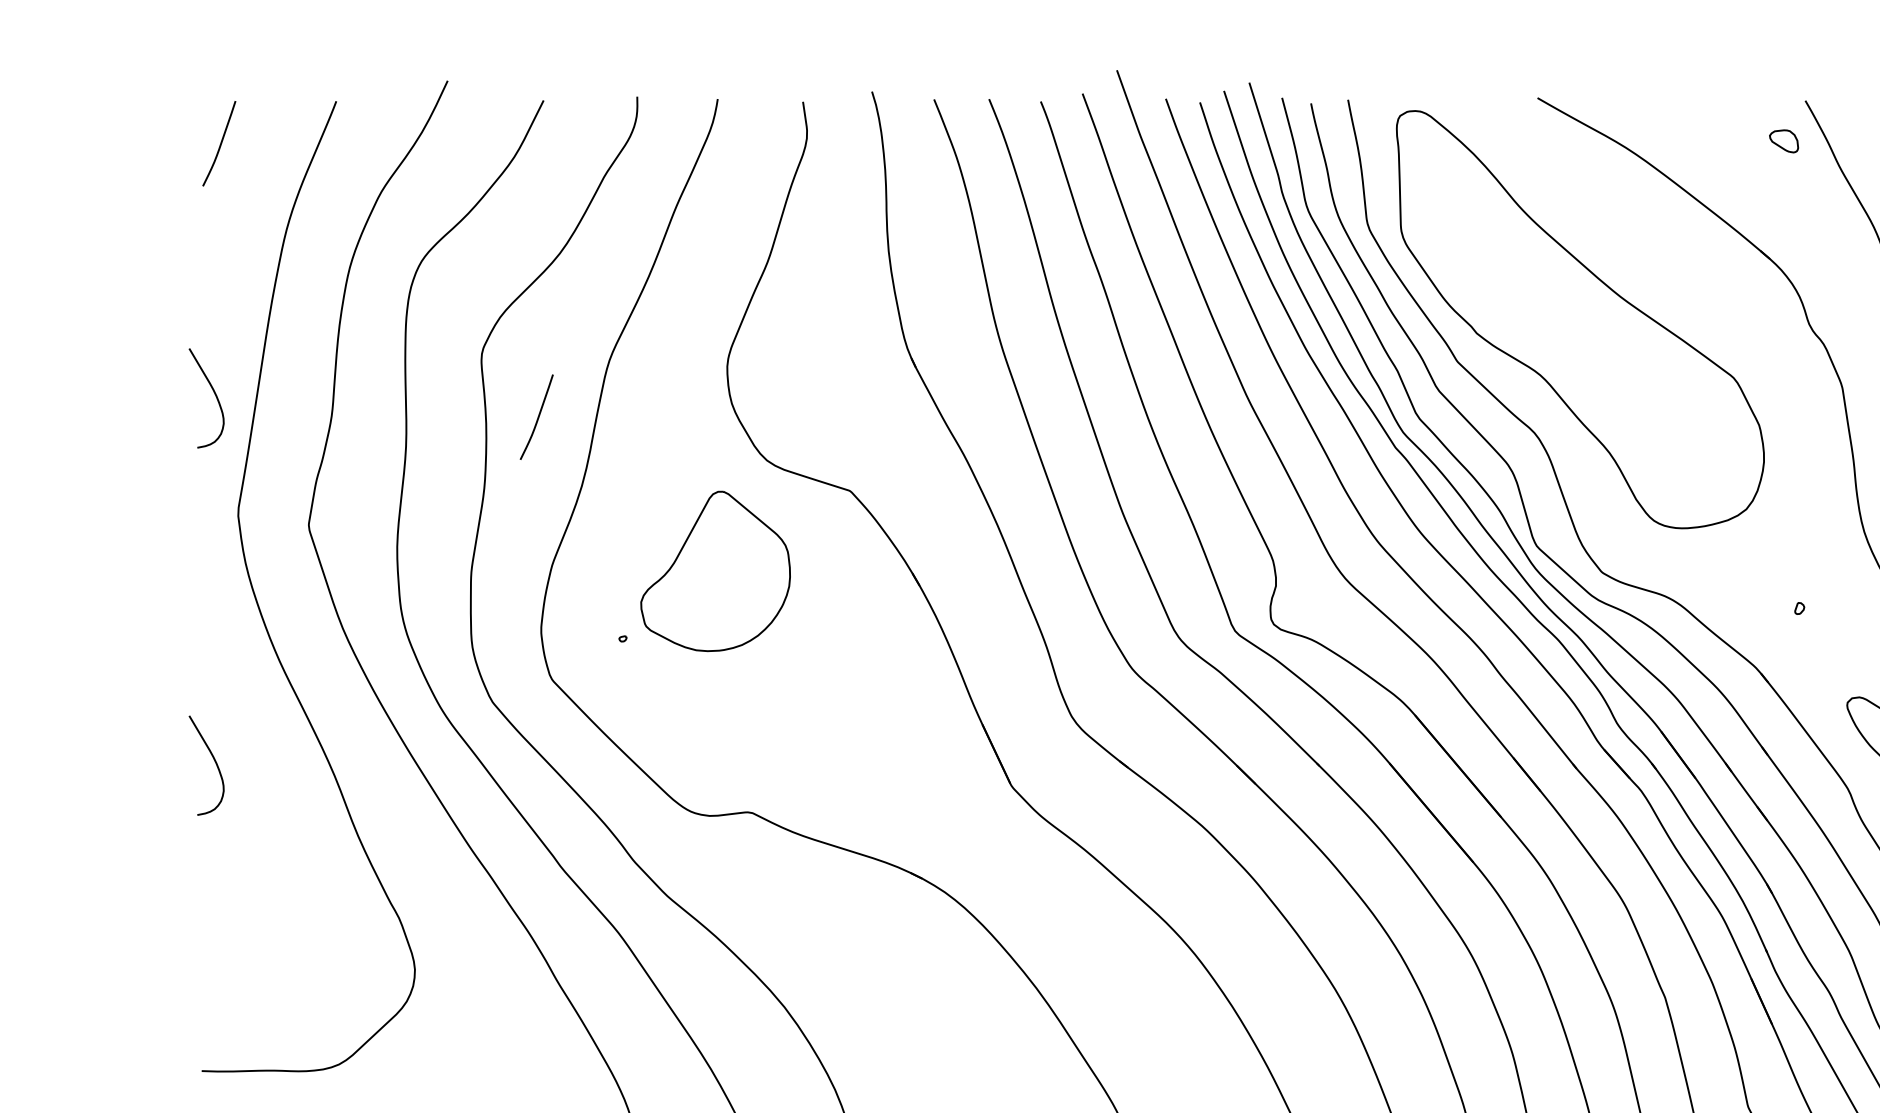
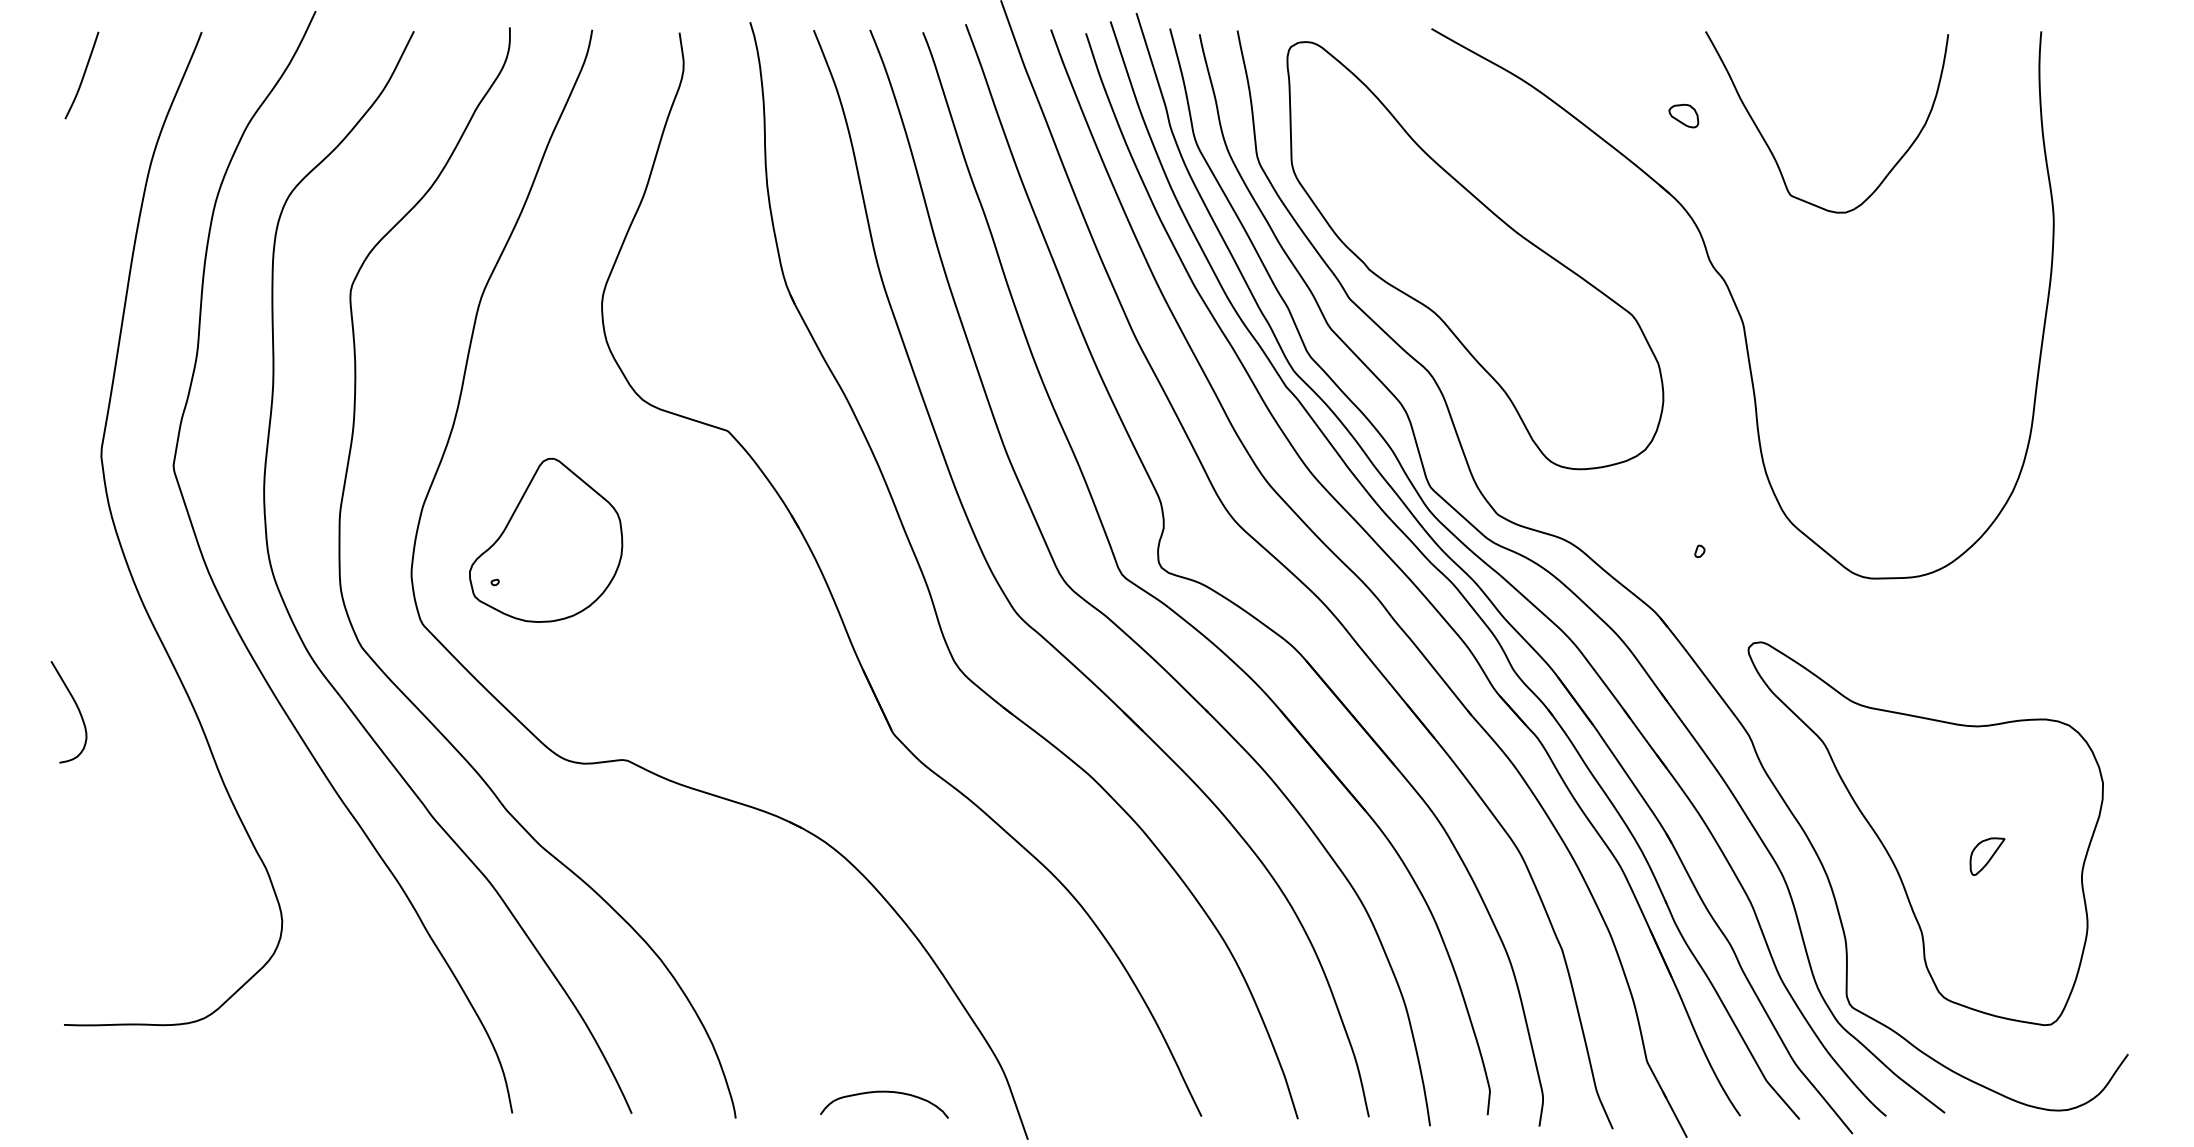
part: (1783, 140) -> (1683, 115), moved
curve: (213, 393) -> (76, 331), removed
curve: (537, 417) -> (407, 355), removed
part: (716, 570) -> (546, 539), moved

